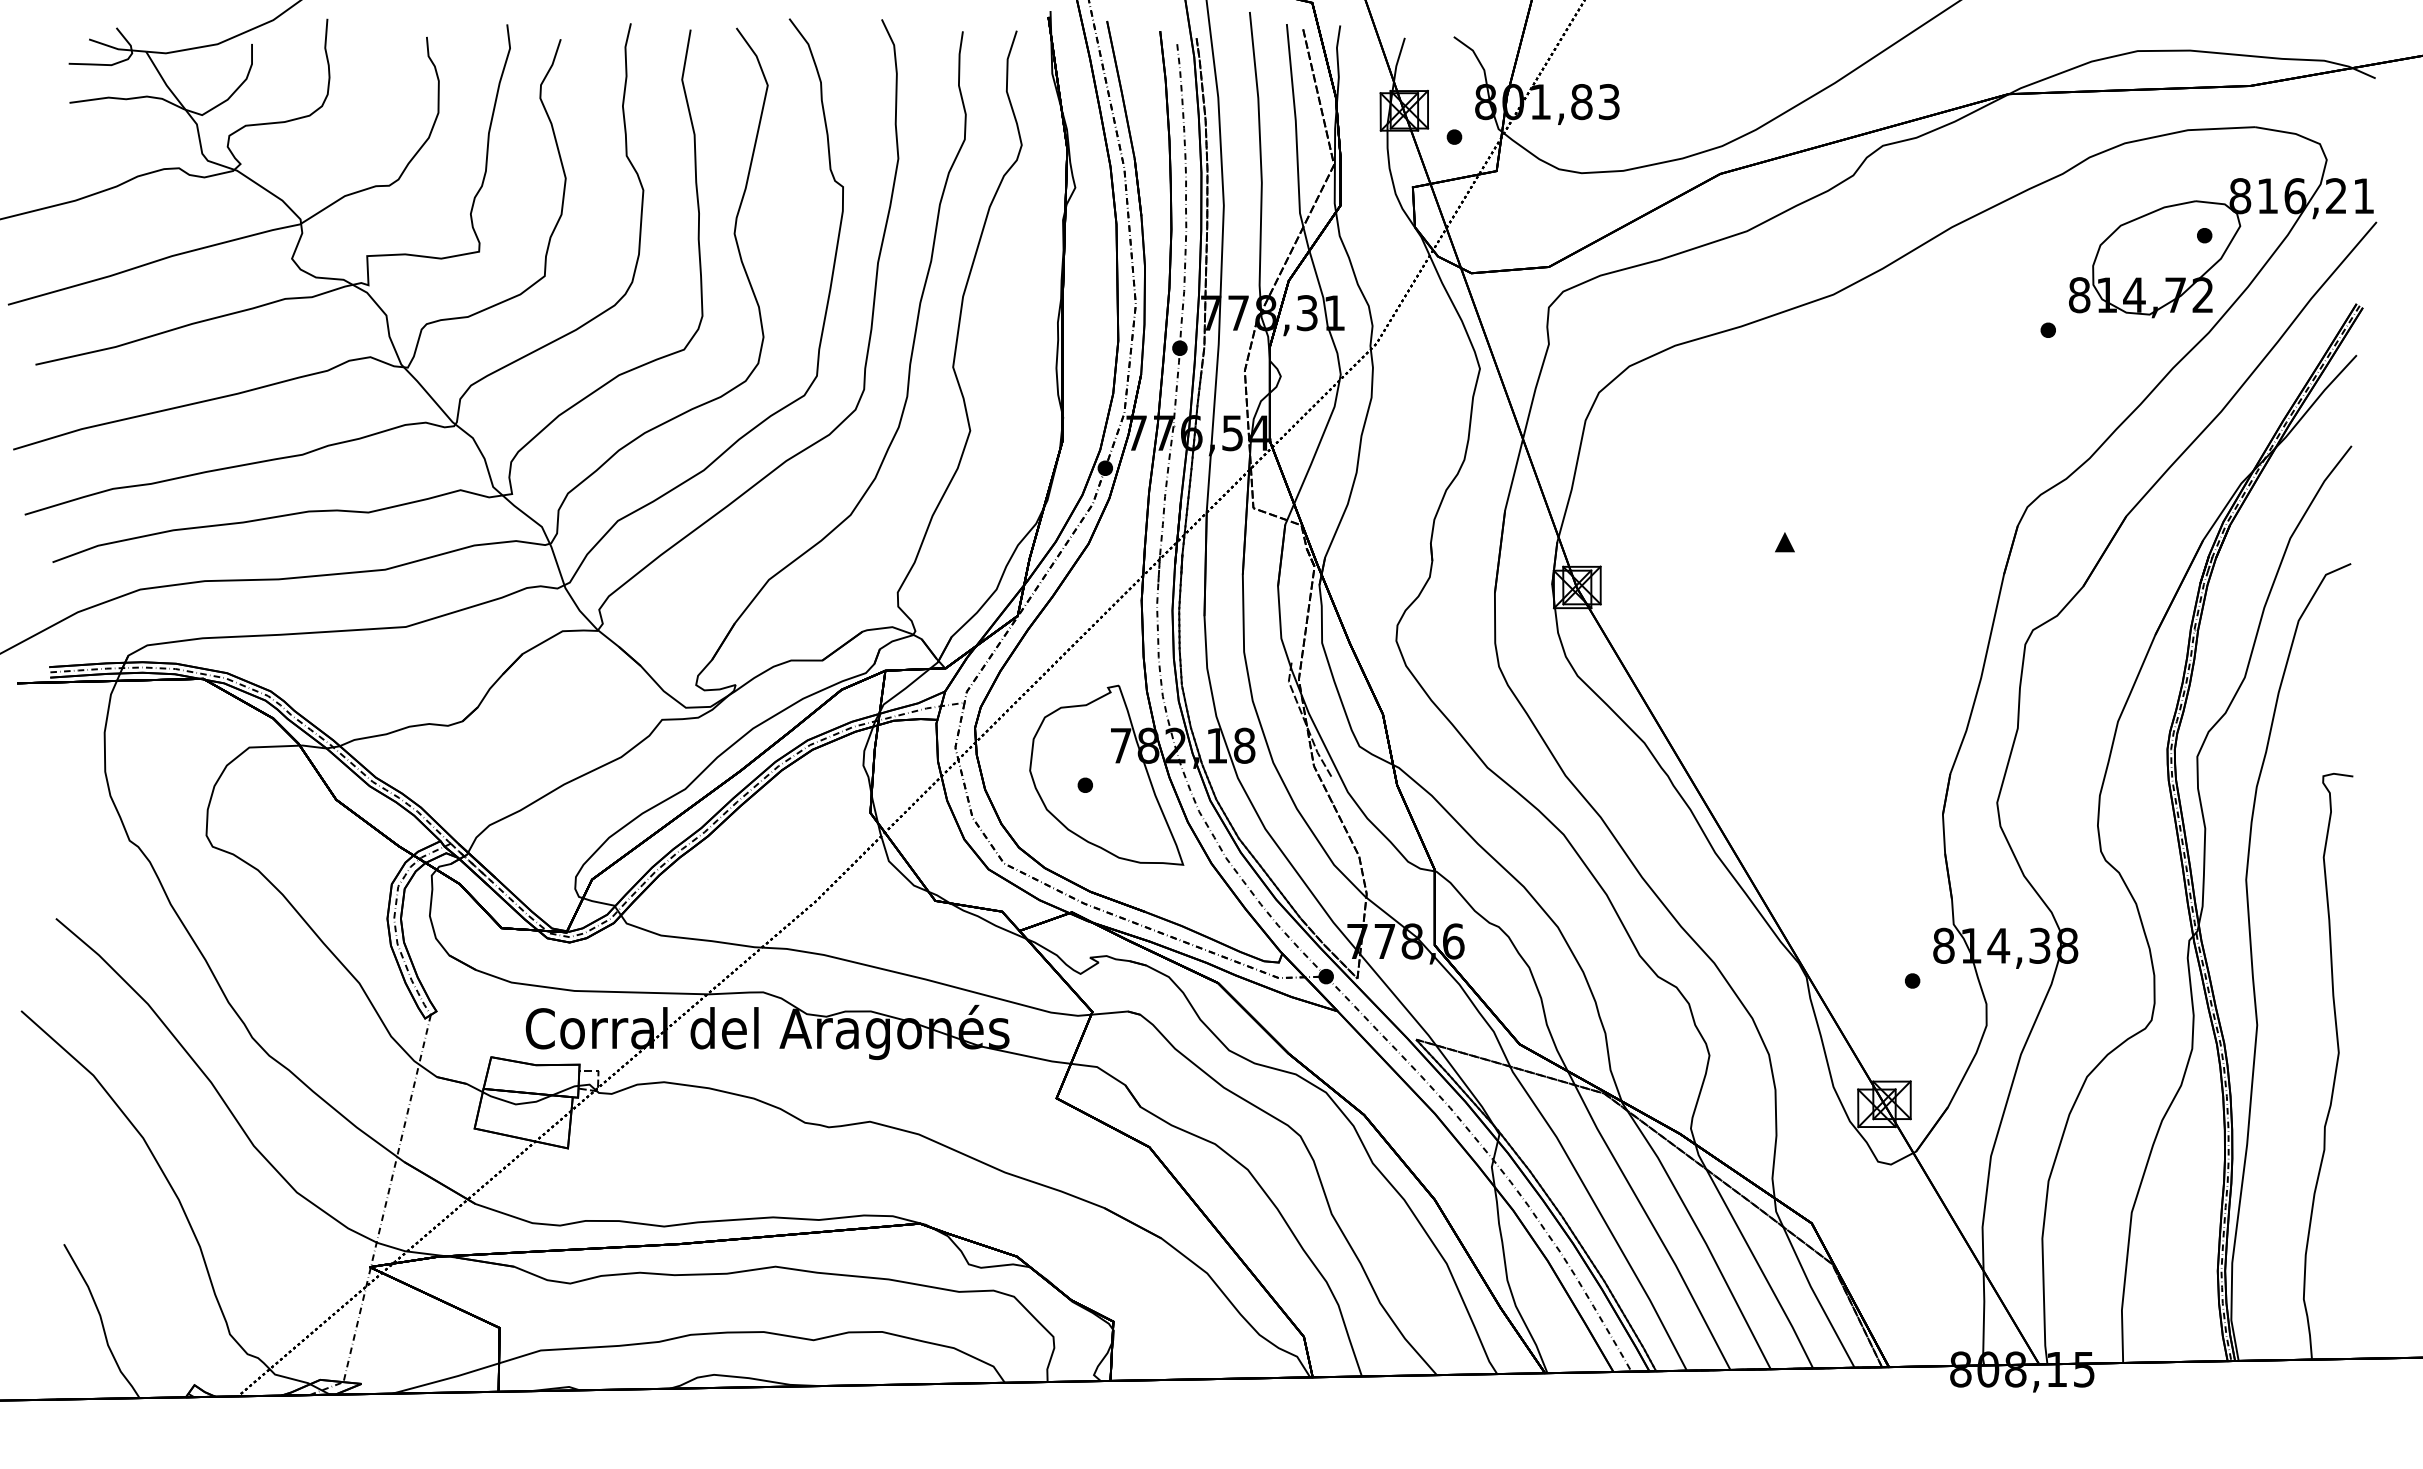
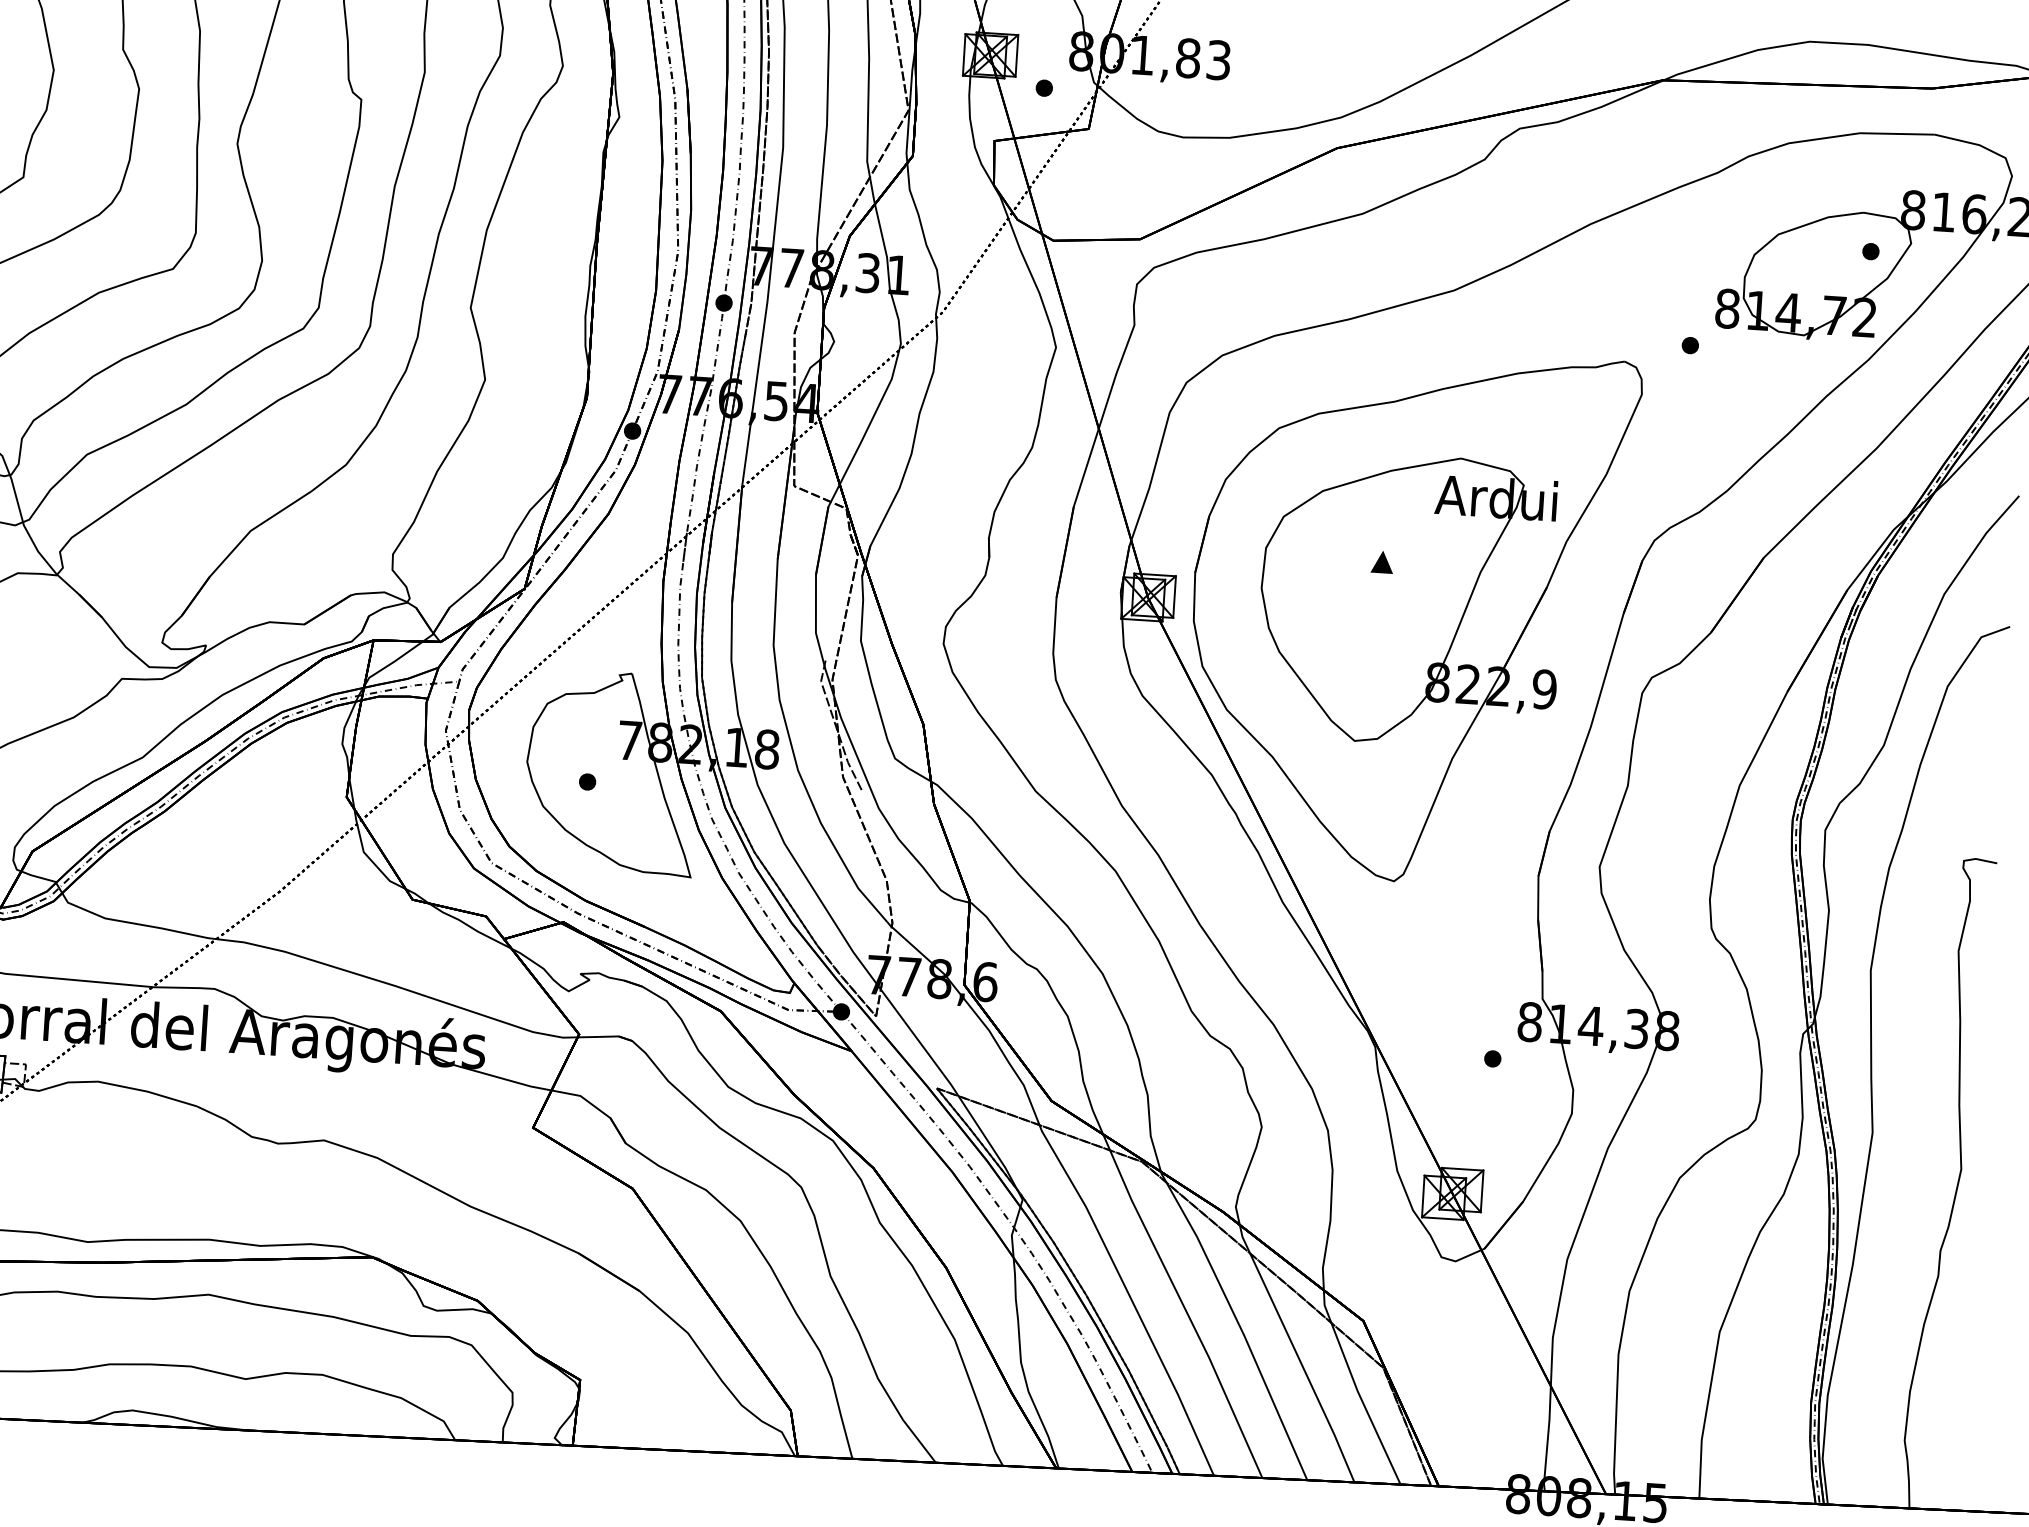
part: (1812, 587) -> (1409, 614), added

